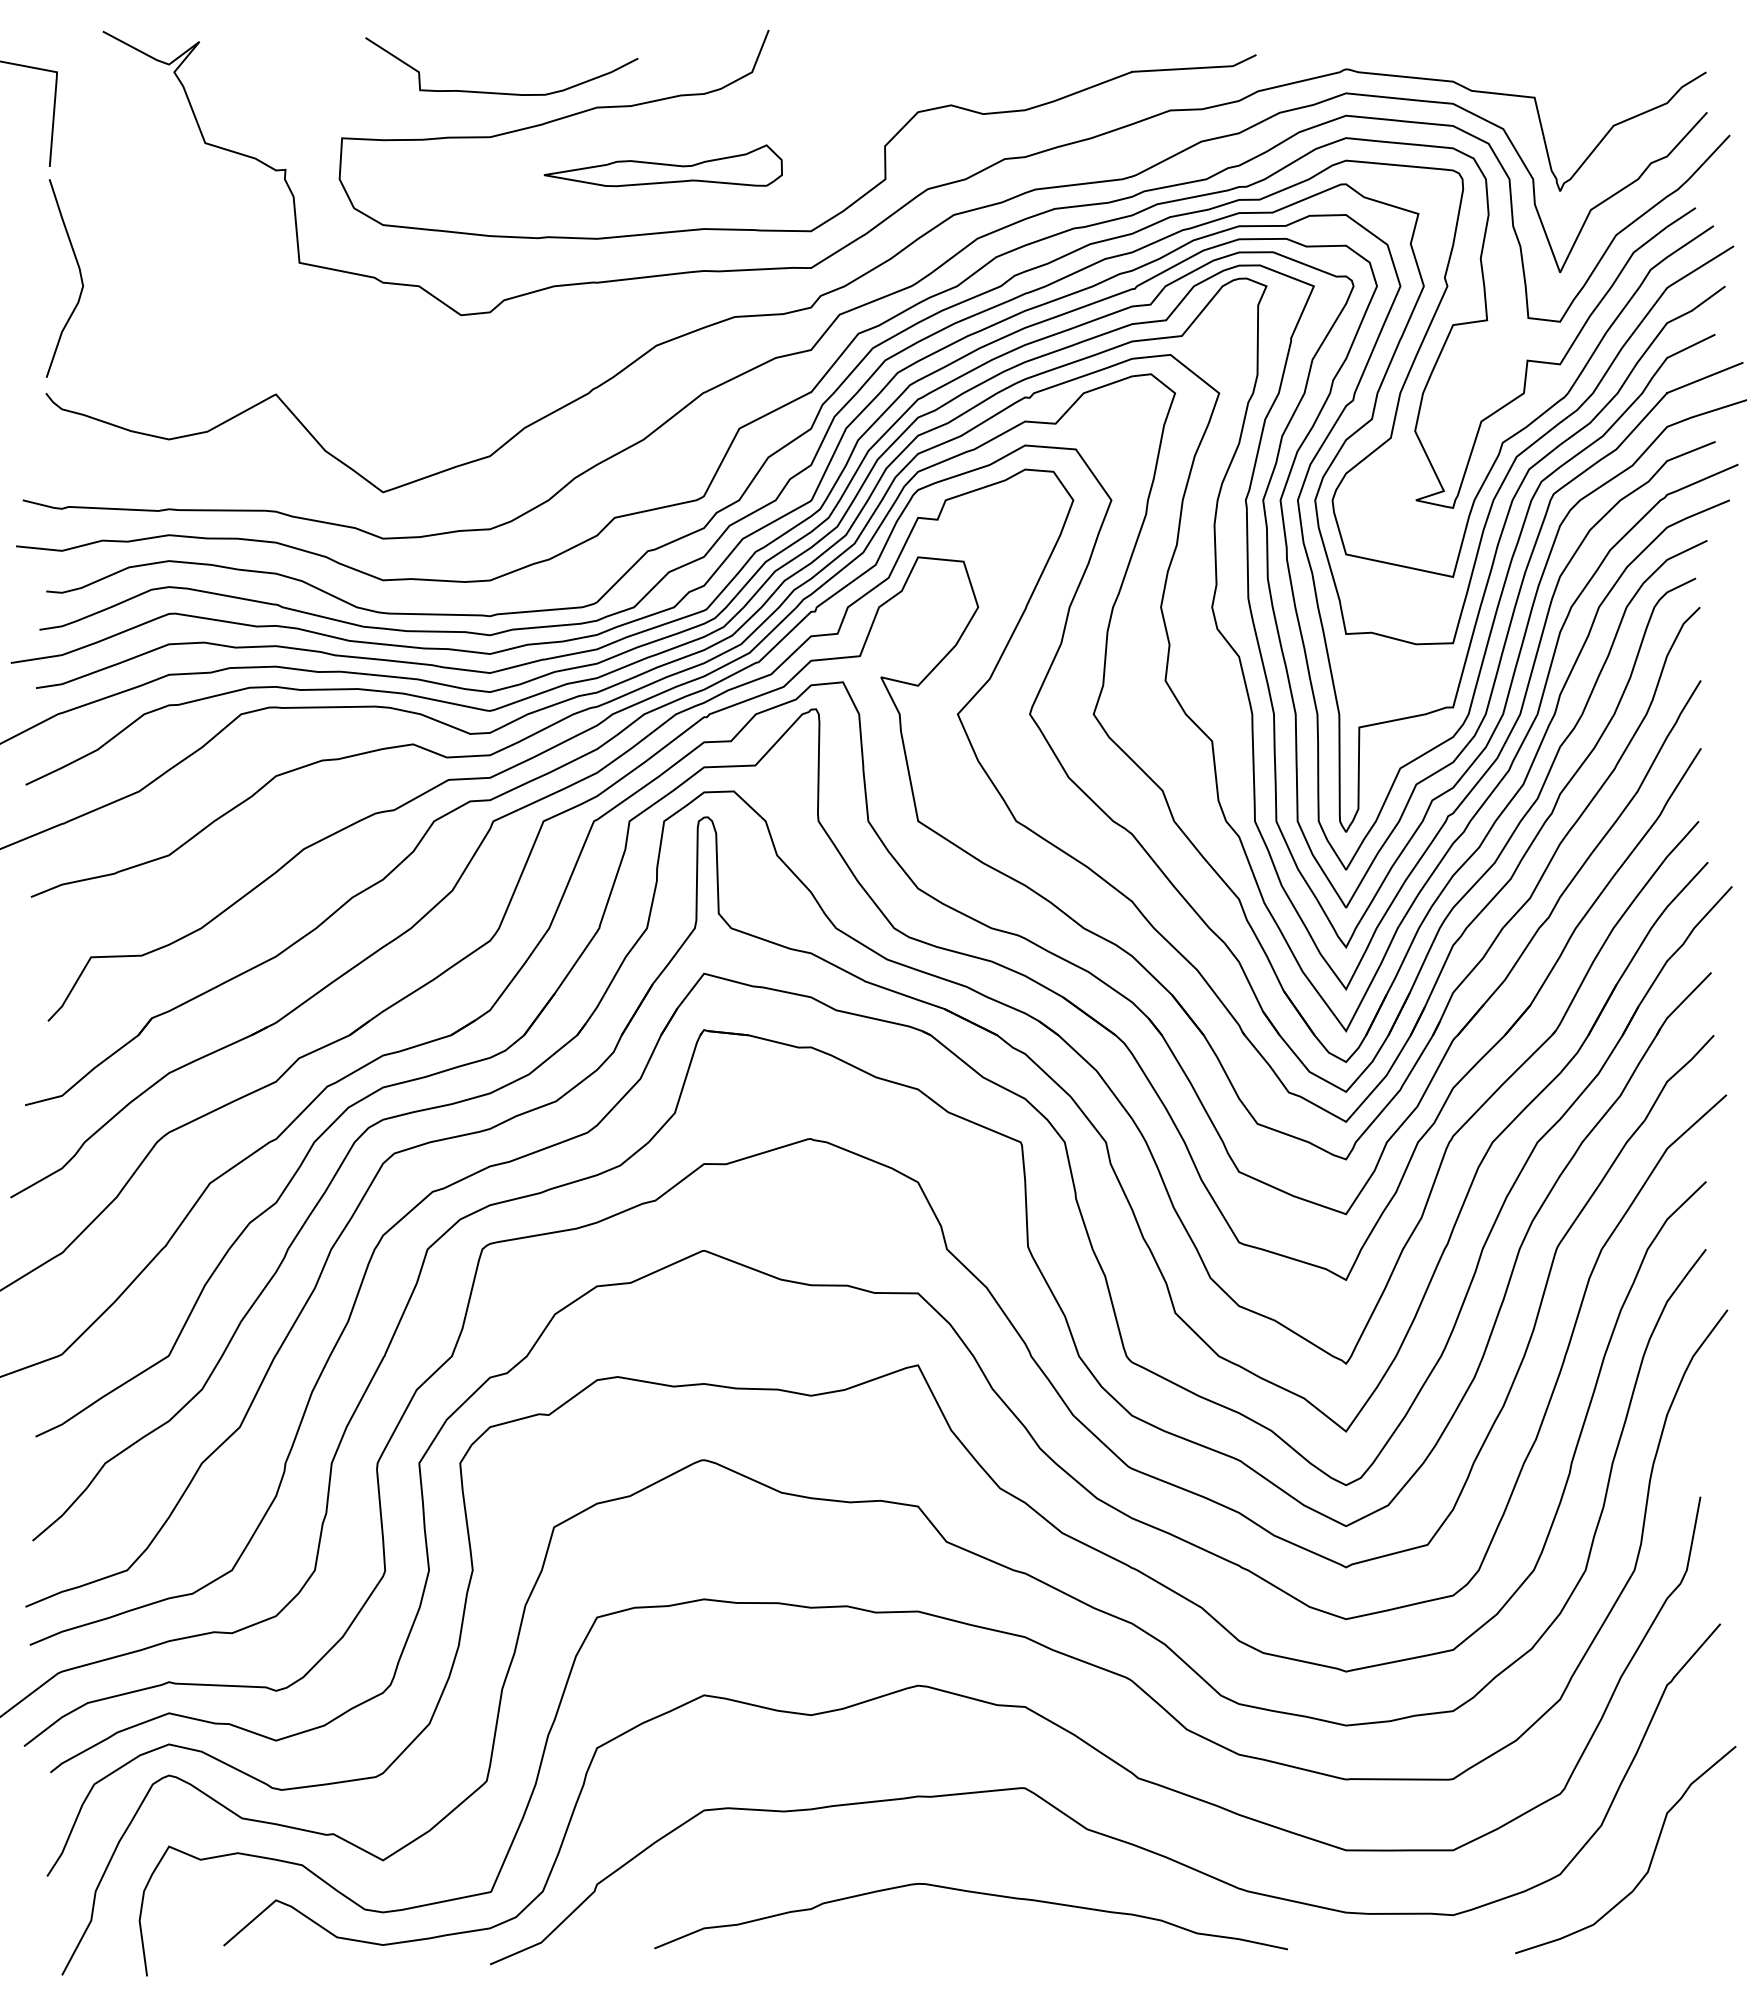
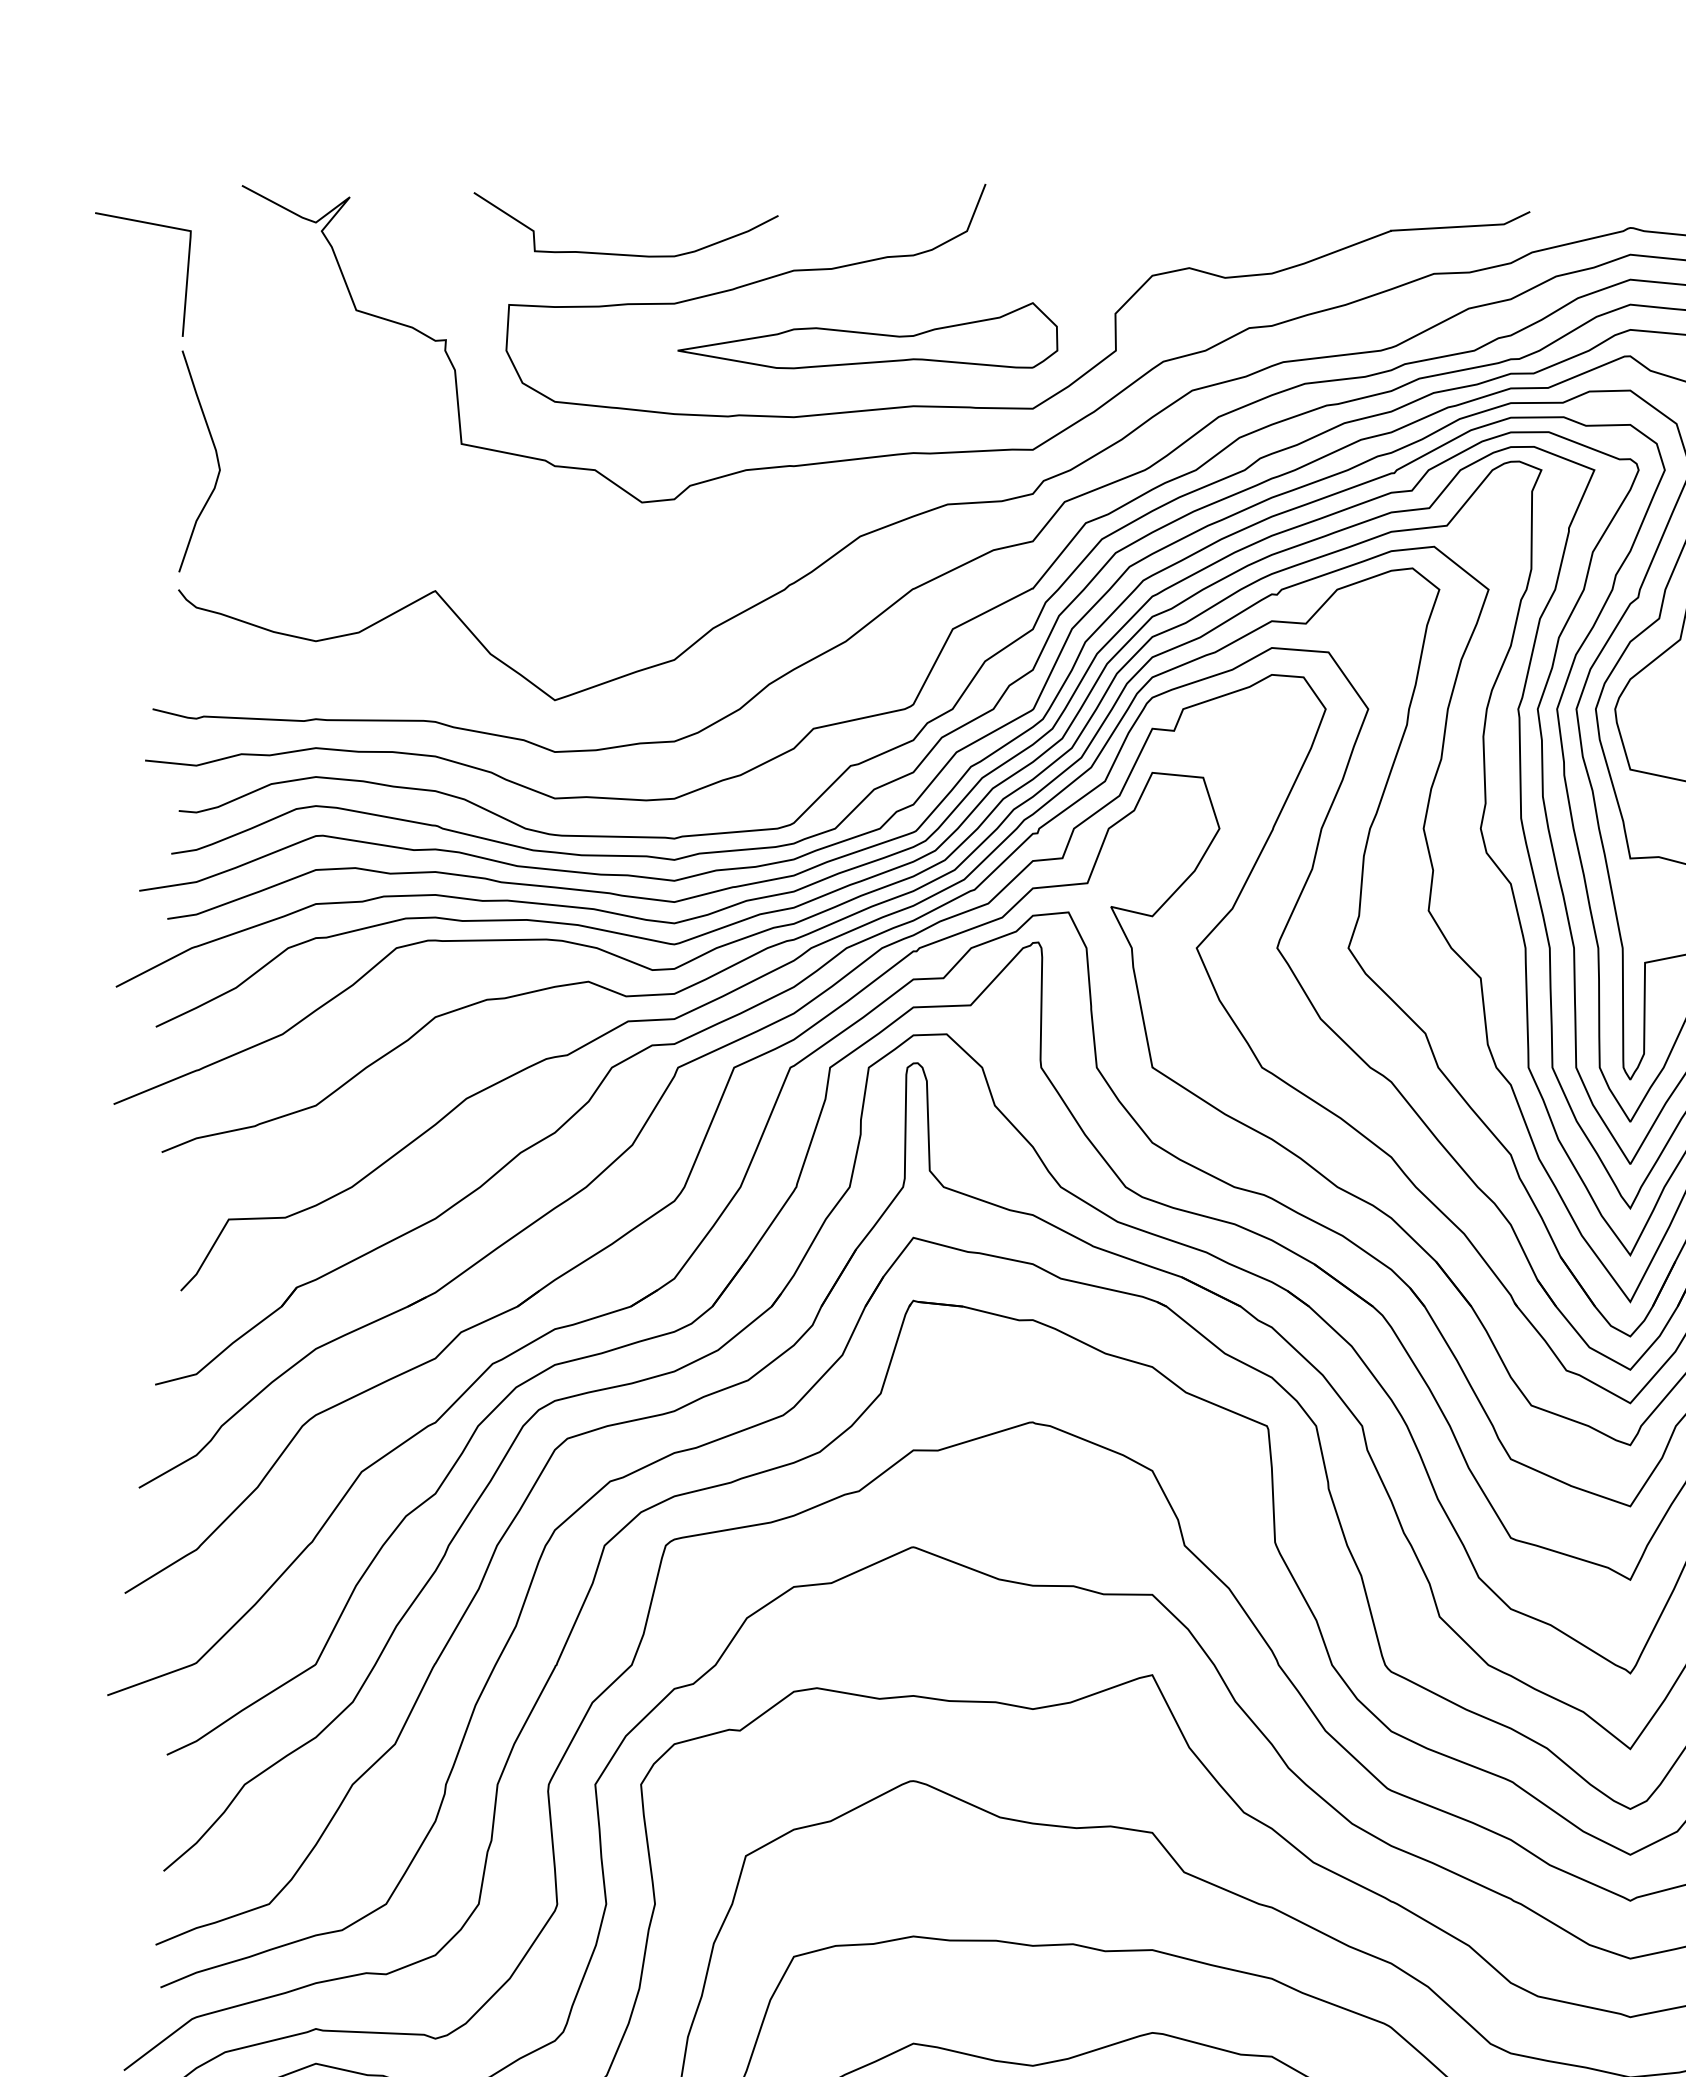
curve: (501, 92) -> (625, 253), moved
part: (662, 165) -> (866, 335), size x1.43

